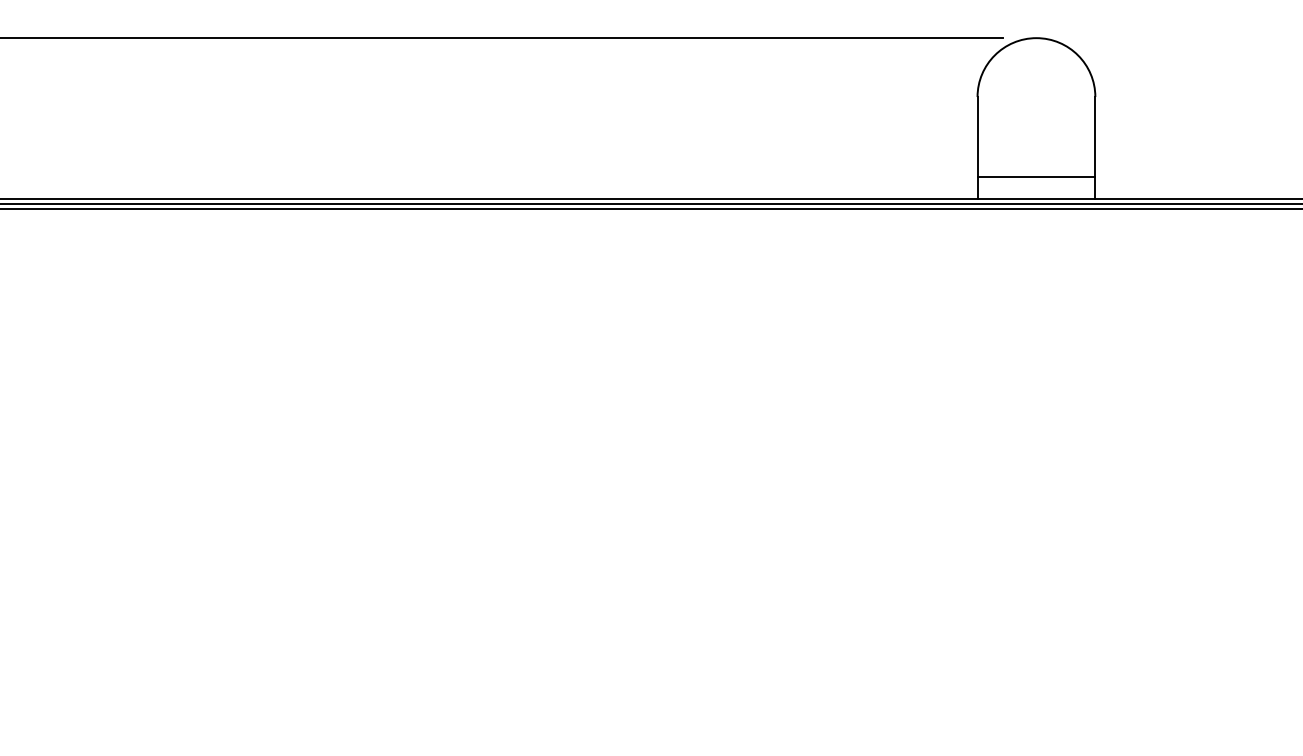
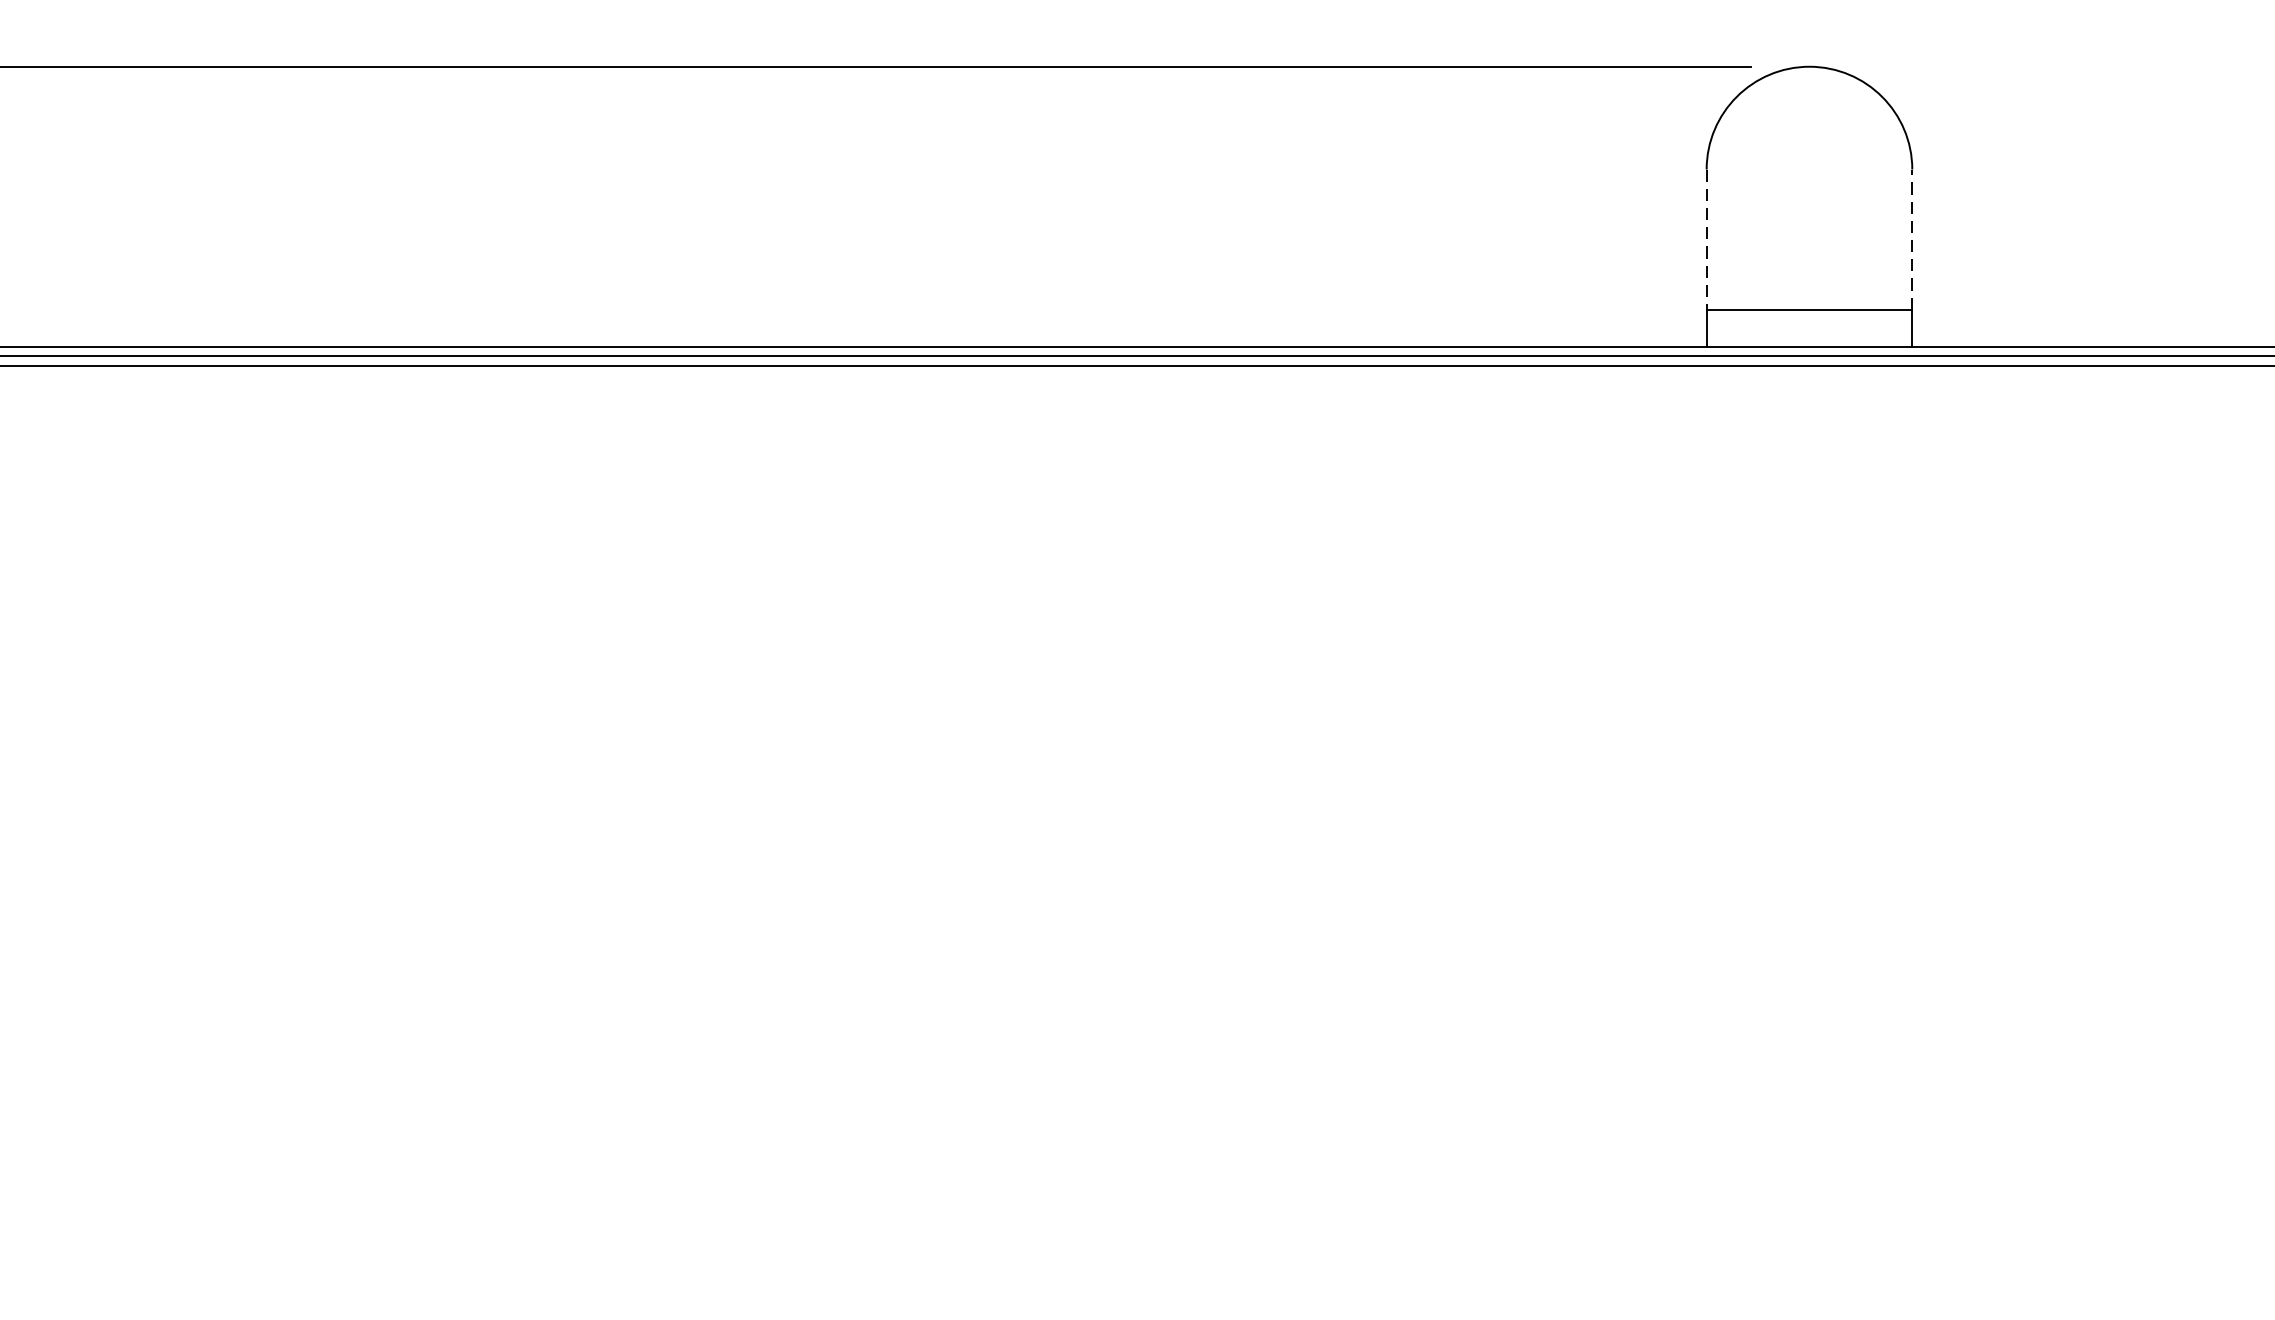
line: (1095, 136) -> (1912, 238), solid -> dashed
line: (977, 137) -> (1706, 240), solid -> dashed

